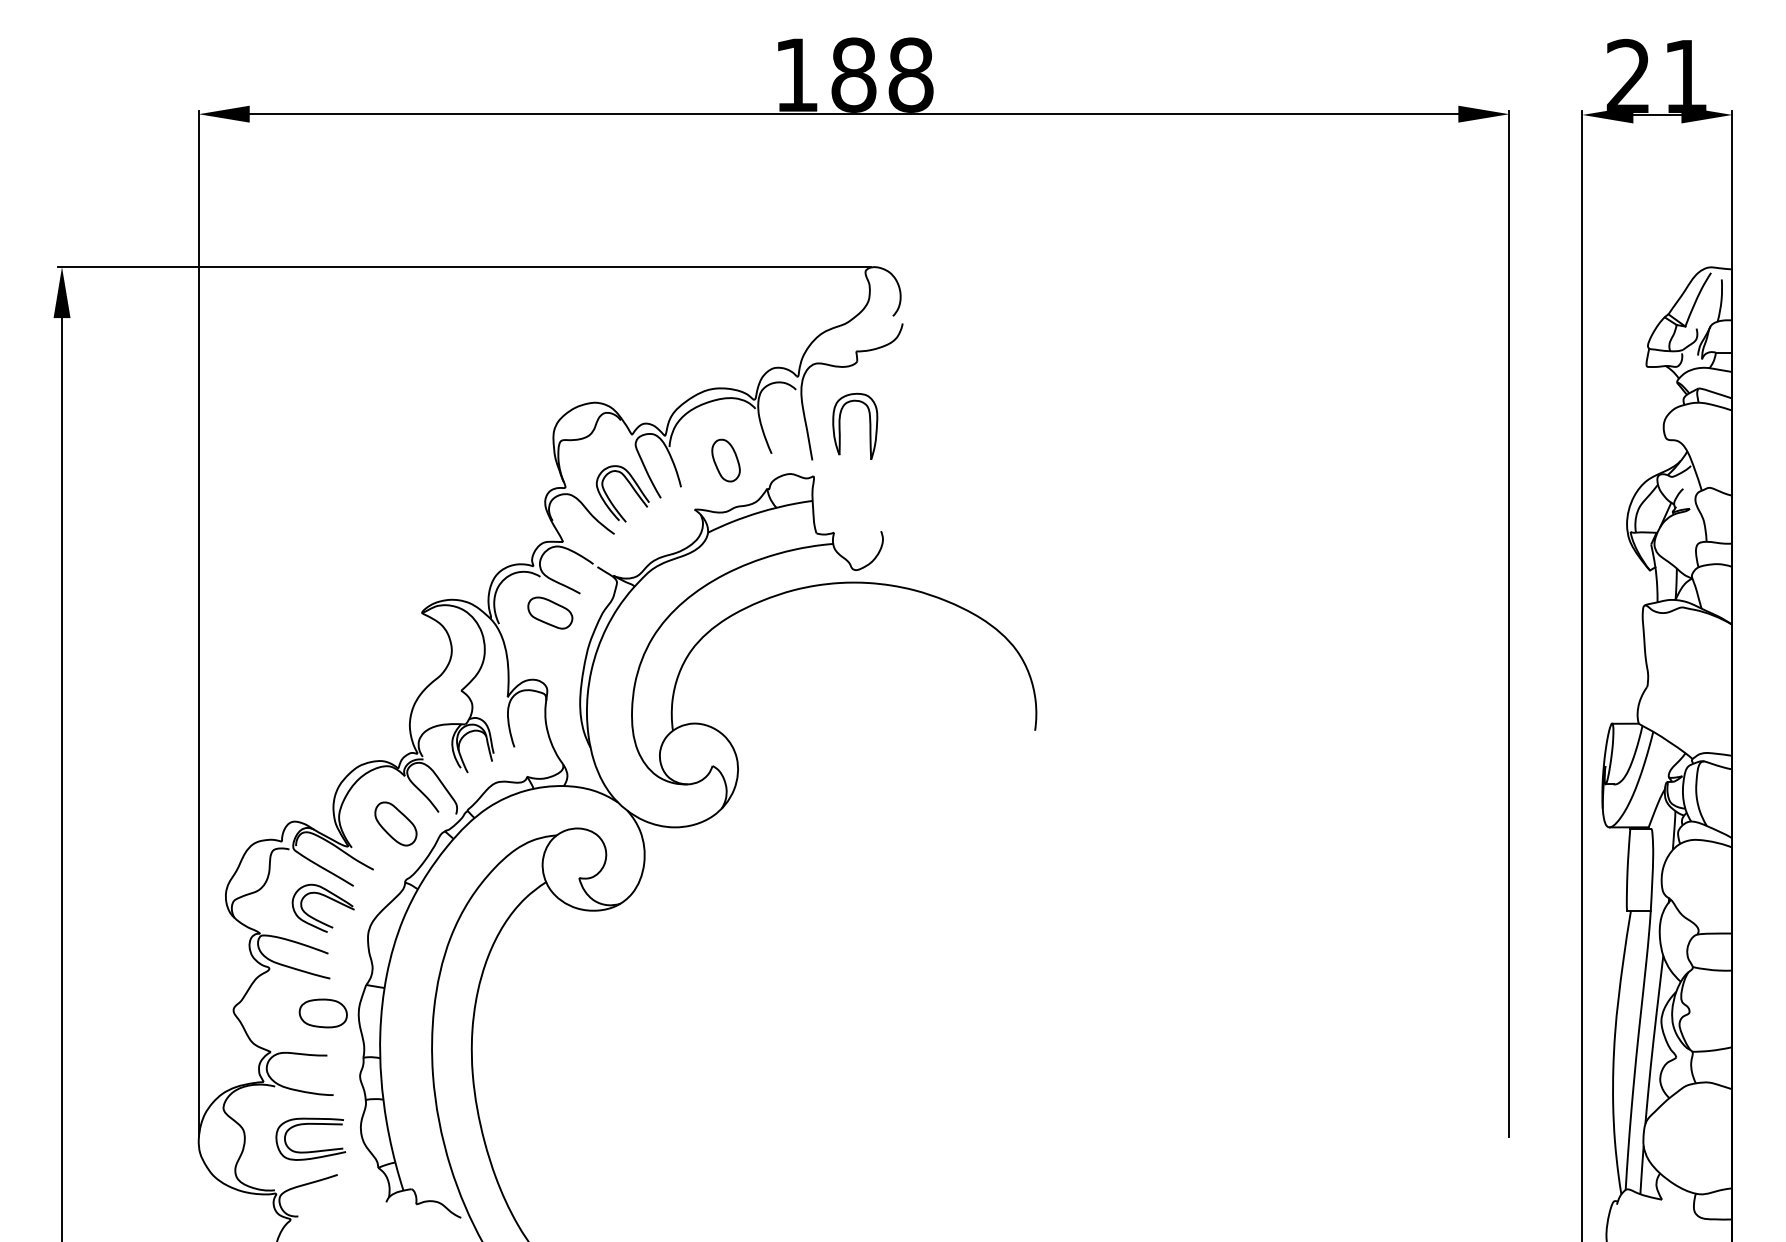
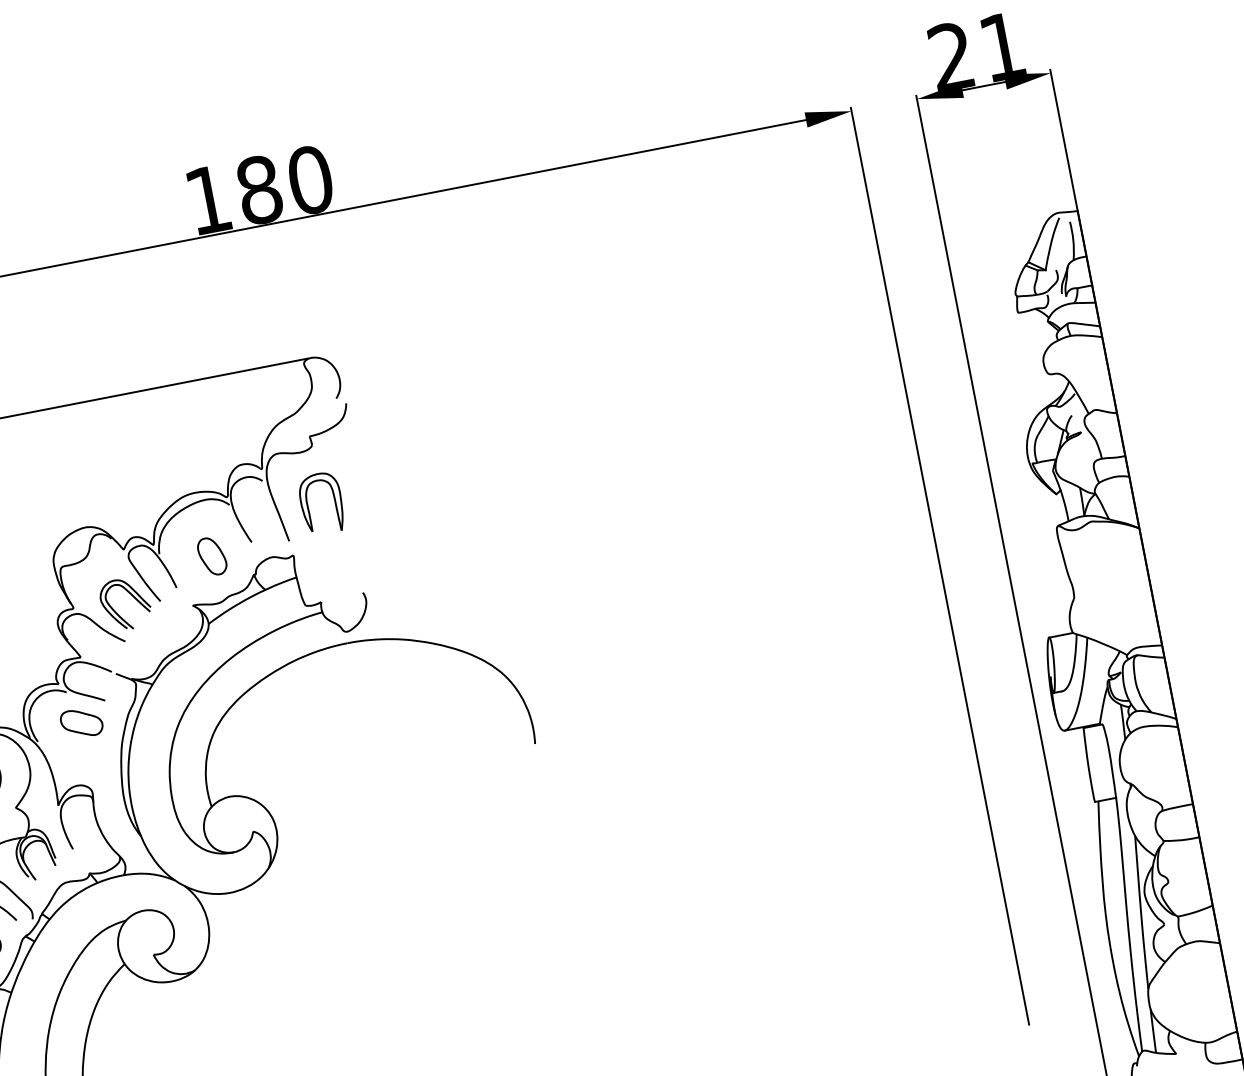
text: (910, 74) -> (309, 179), 188 -> 180

